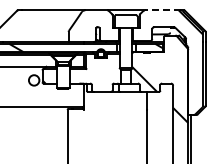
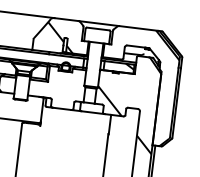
line: (162, 10) -> (138, 28), dashed -> solid
hatch: (92, 27) -> (60, 37), added

